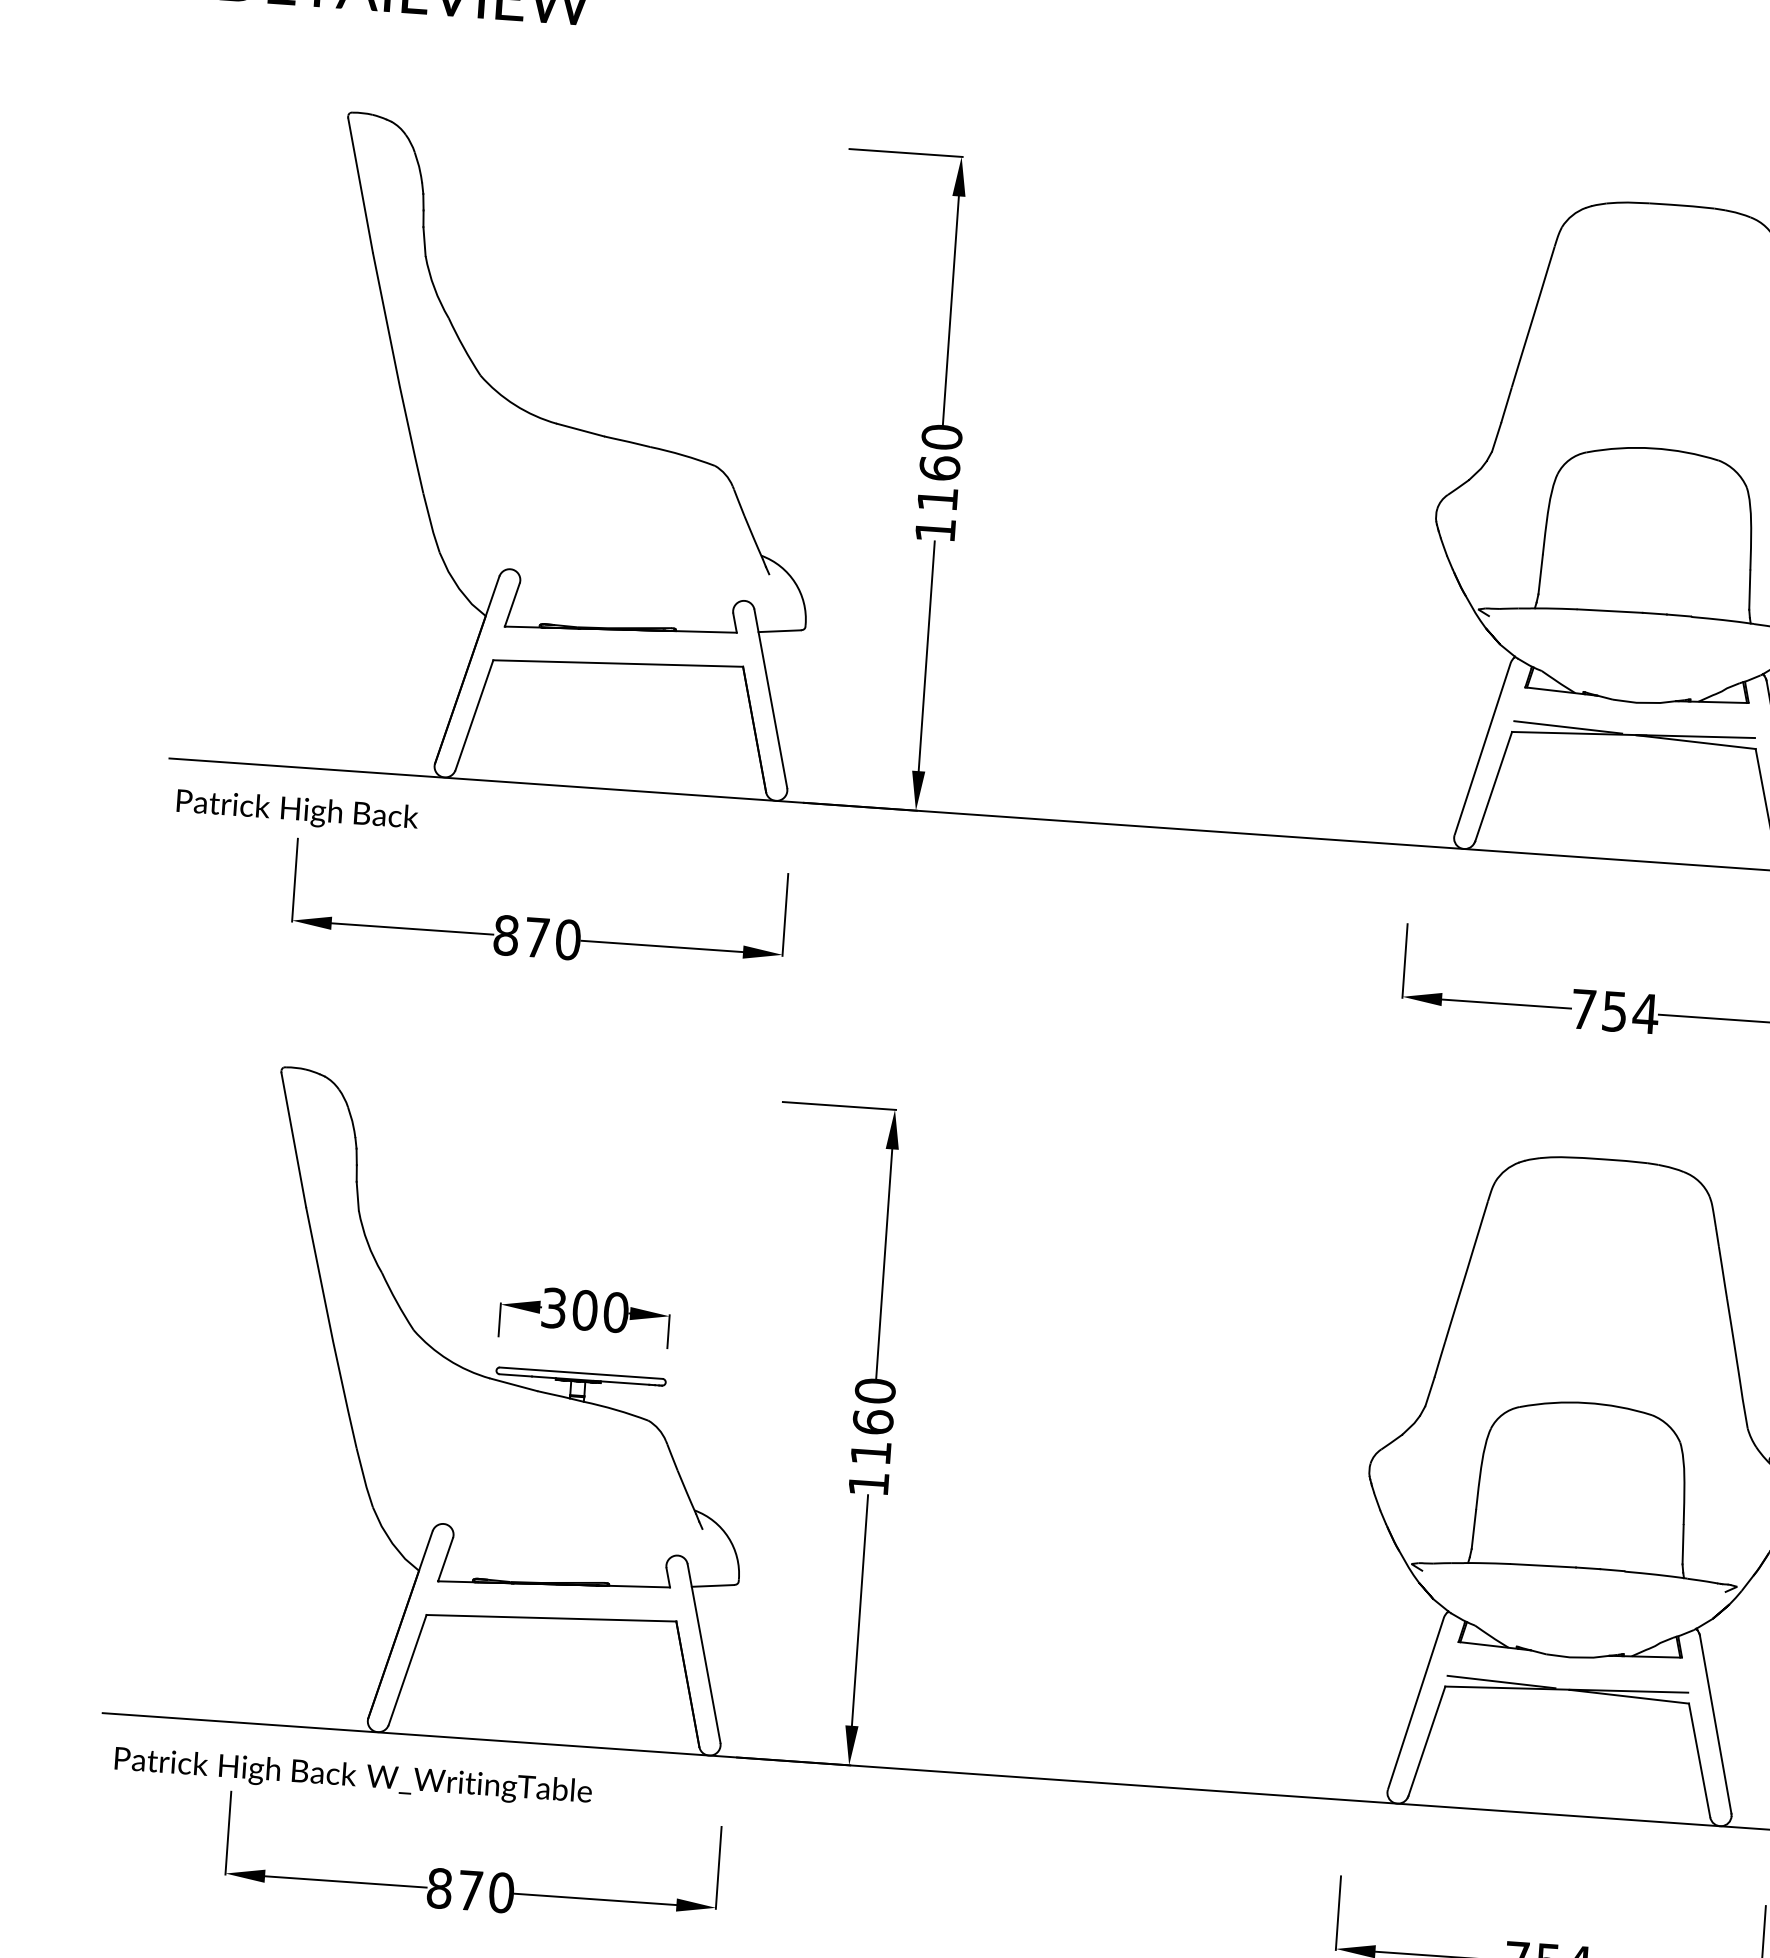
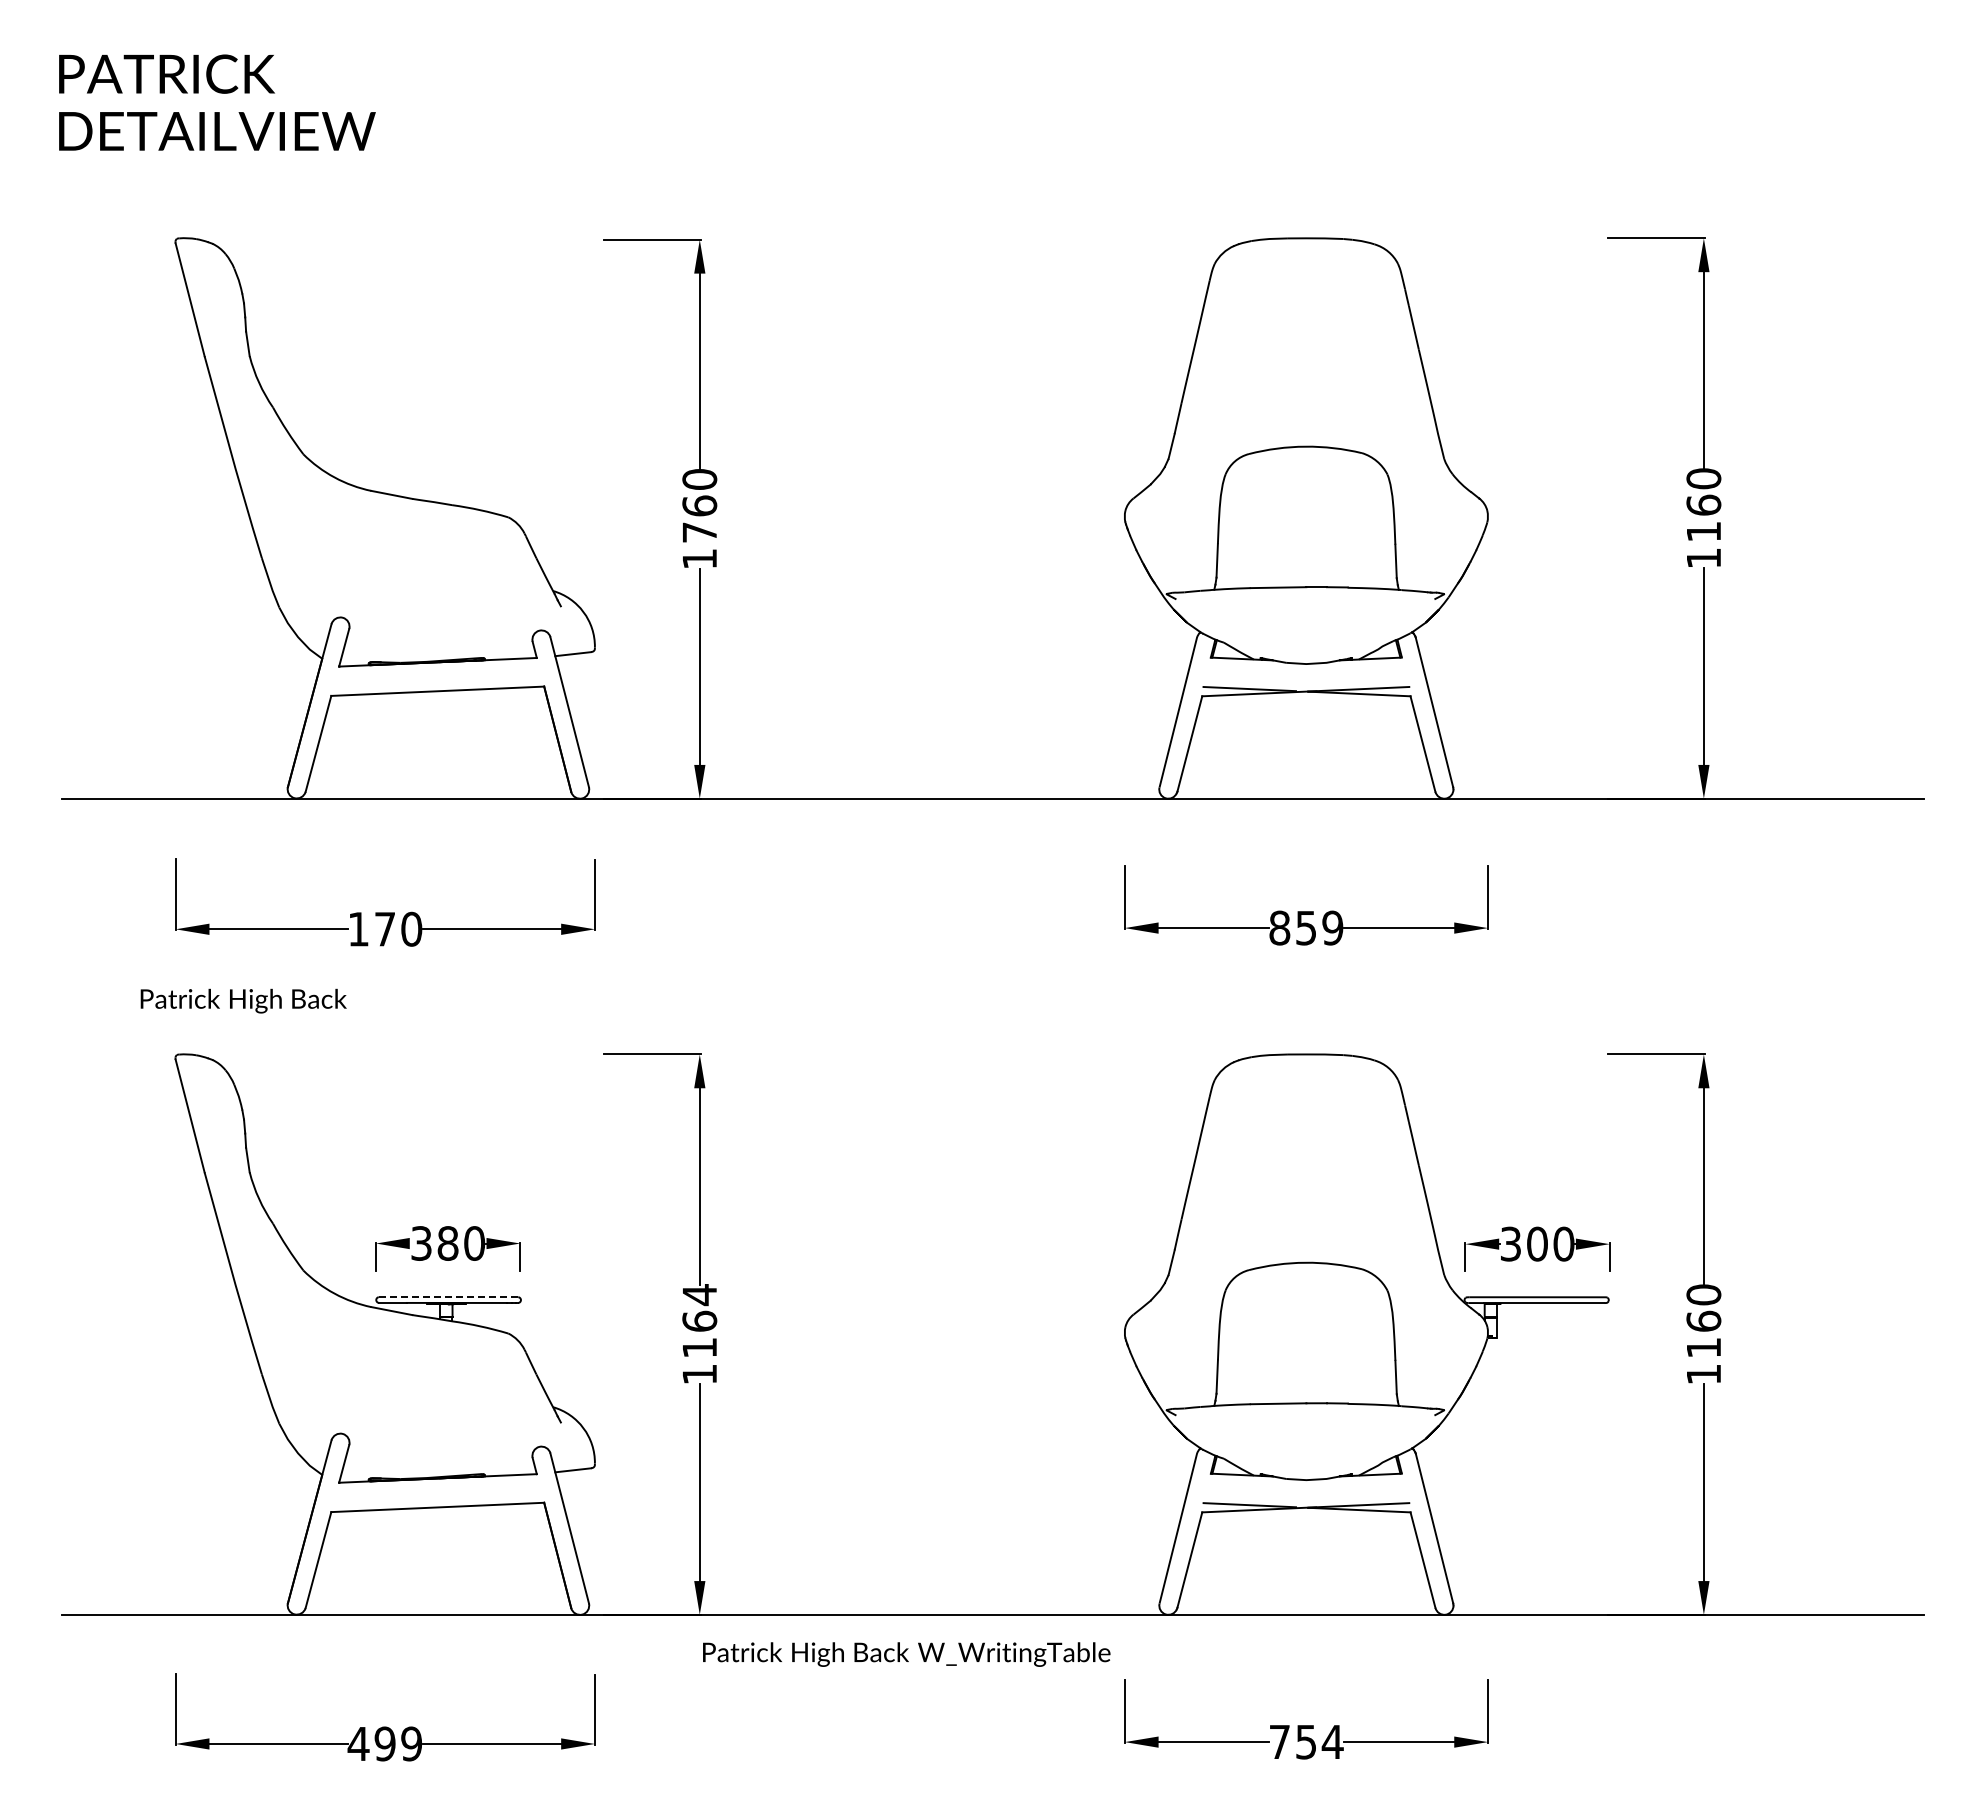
text: (937, 499) -> (699, 532), 1160 -> 1760
text: (297, 810) -> (243, 1000), moved
text: (506, 934) -> (358, 928), 870 -> 170
text: (1615, 1010) -> (1306, 927), 754 -> 859
text: (584, 1310) -> (447, 1243), 300 -> 380
line: (581, 1373) -> (448, 1297), solid -> dashed
text: (874, 1391) -> (699, 1295), 1160 -> 1164
text: (353, 1777) -> (906, 1654), moved
text: (469, 1890) -> (384, 1743), 870 -> 499

